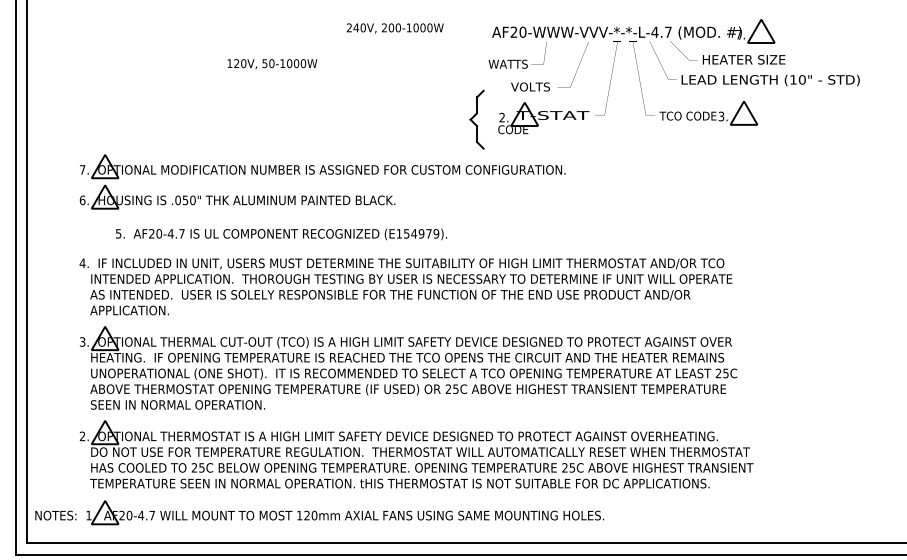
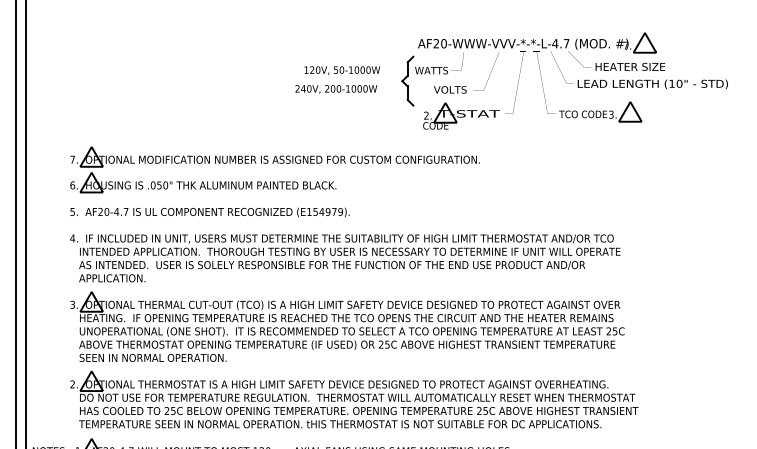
text: (394, 28) -> (335, 89), moved
text: (272, 64) -> (342, 70), moved
part: (476, 119) -> (407, 80), moved
text: (281, 234) -> (210, 212), moved

